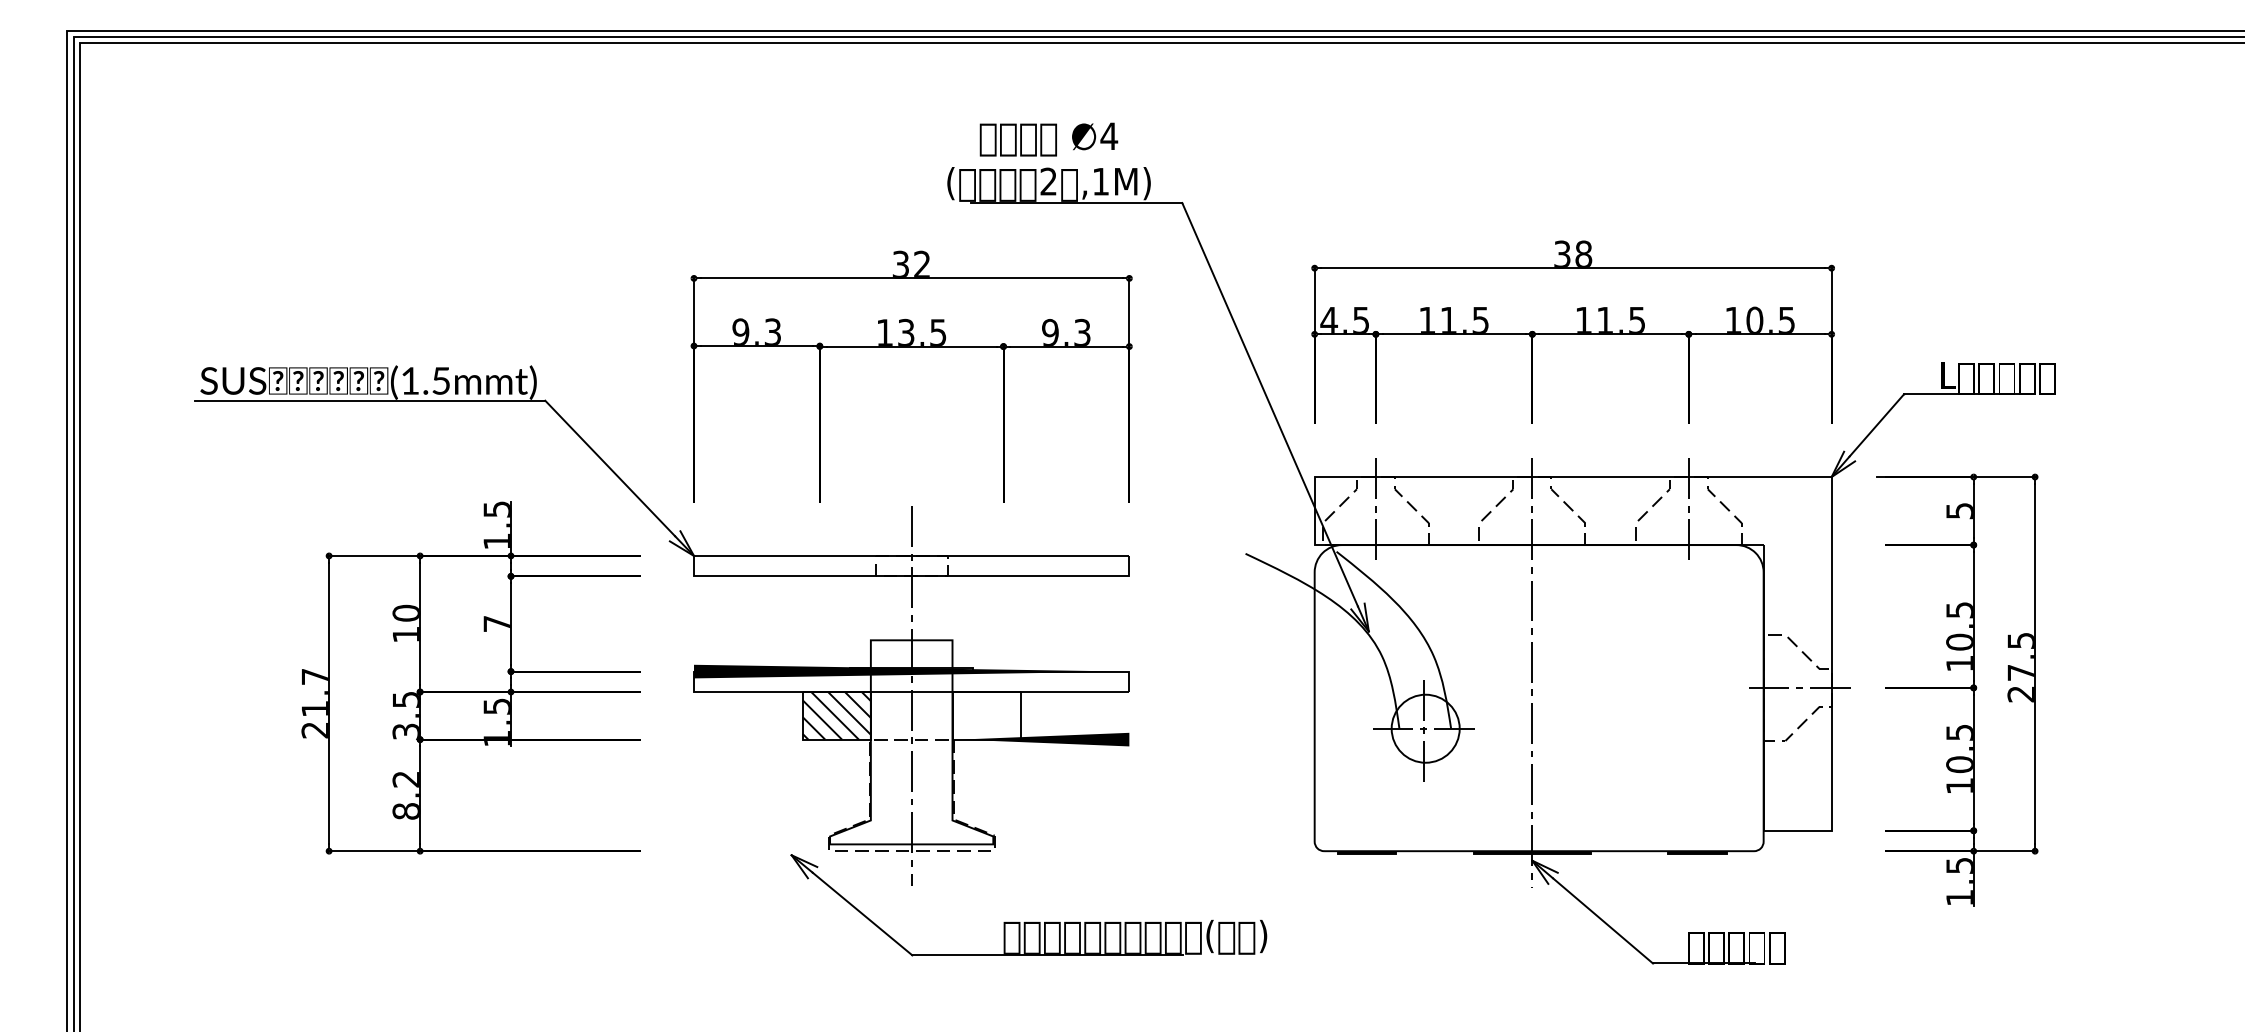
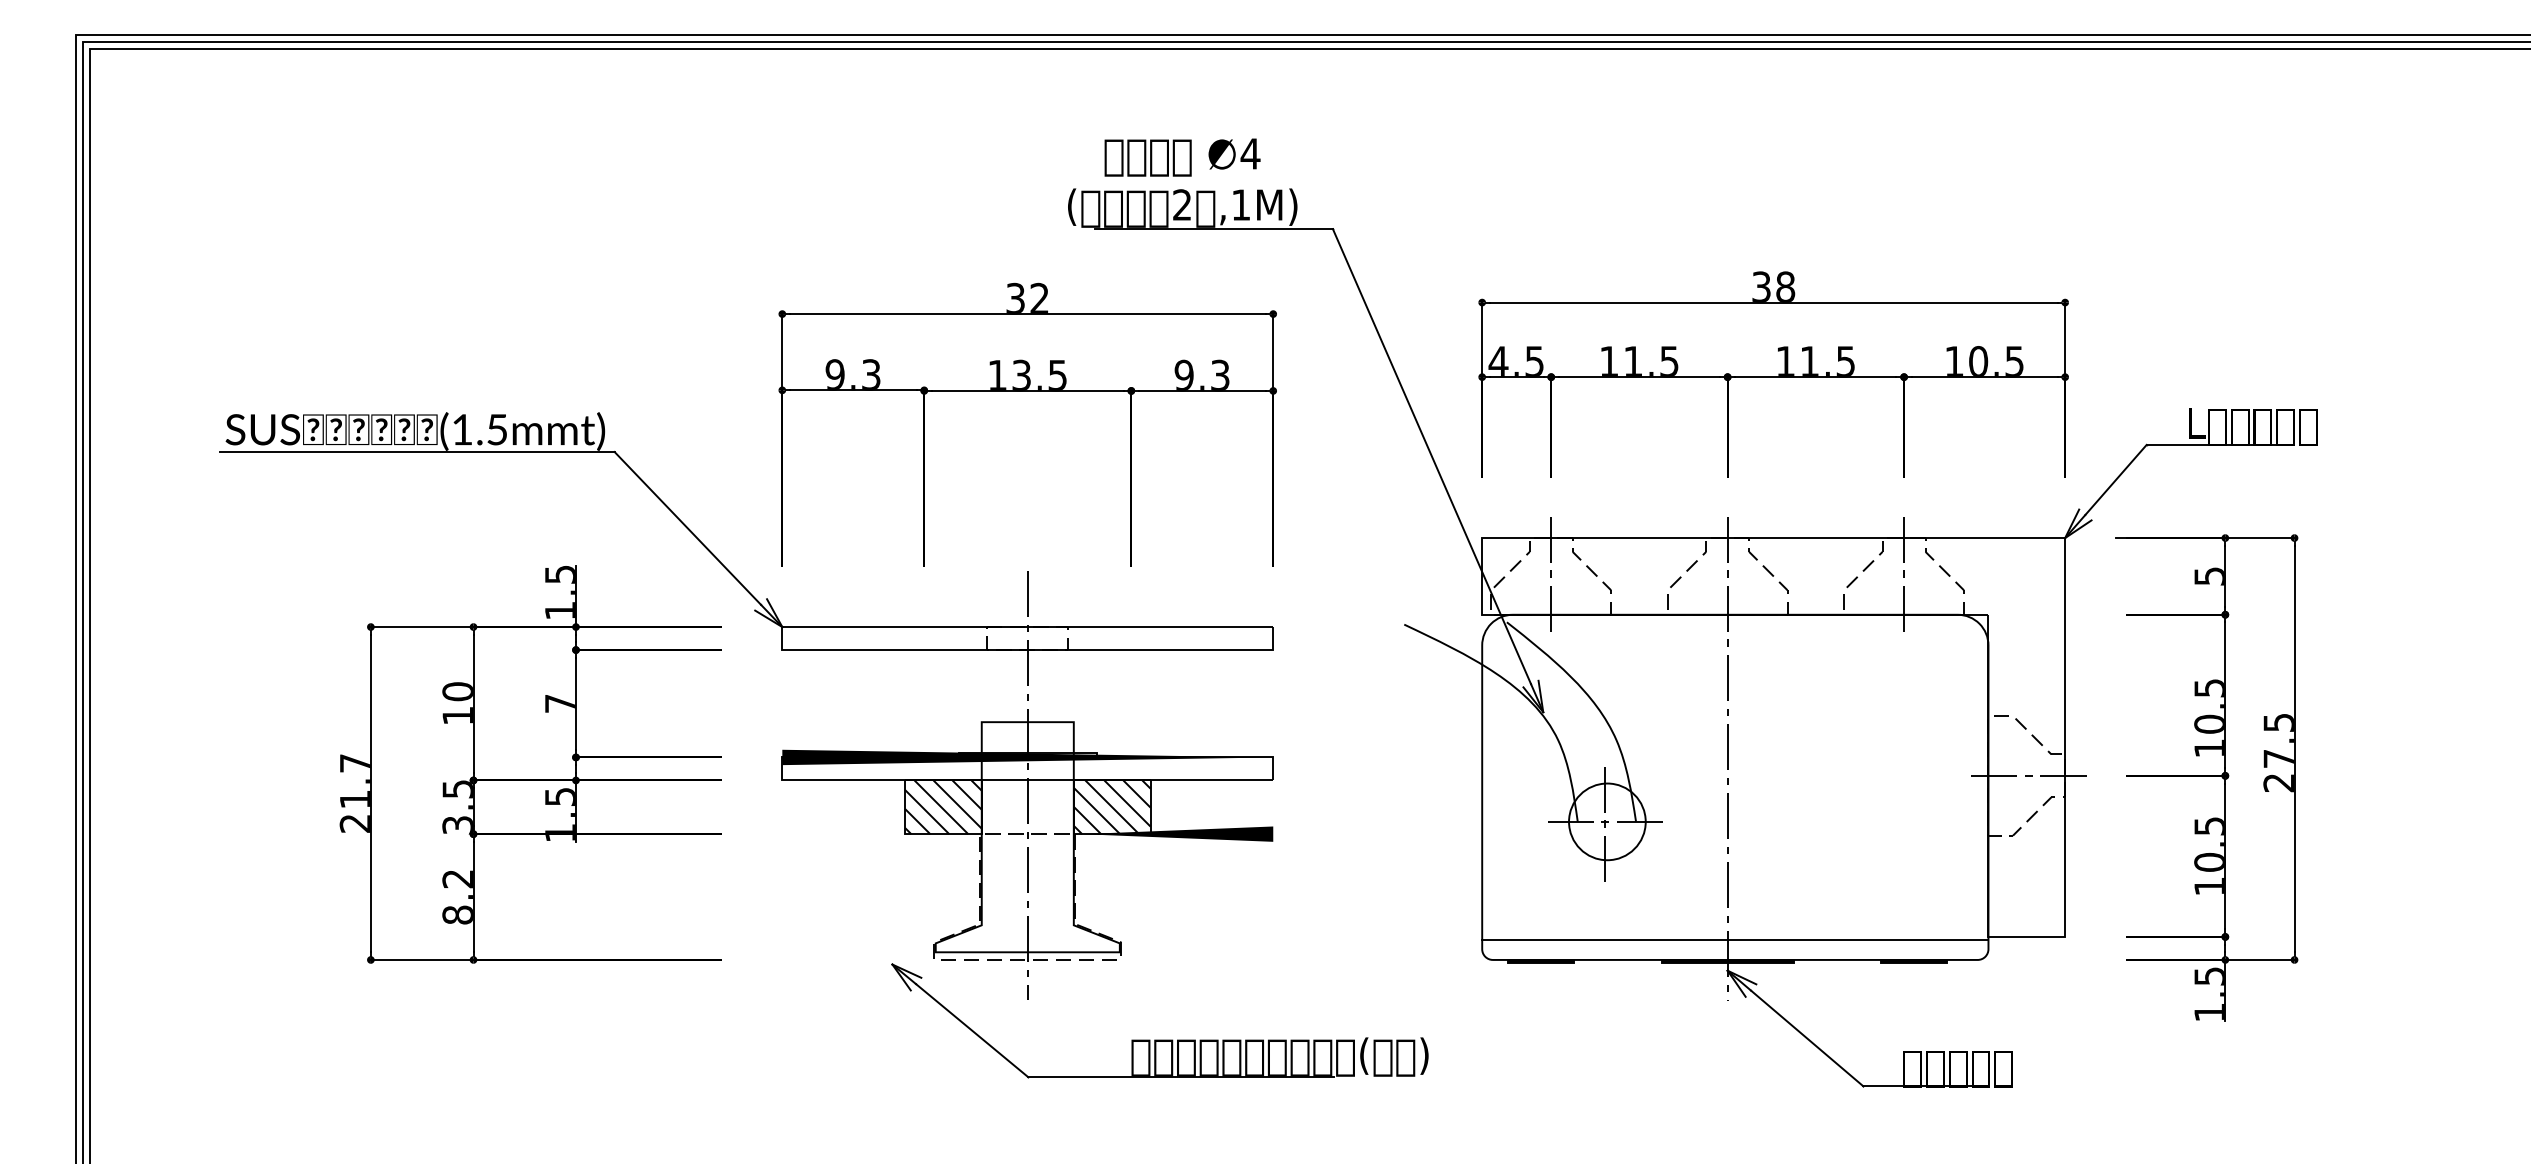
hatch: (986, 715) -> (1112, 806), added
line: (1538, 833) -> (1734, 940), added

